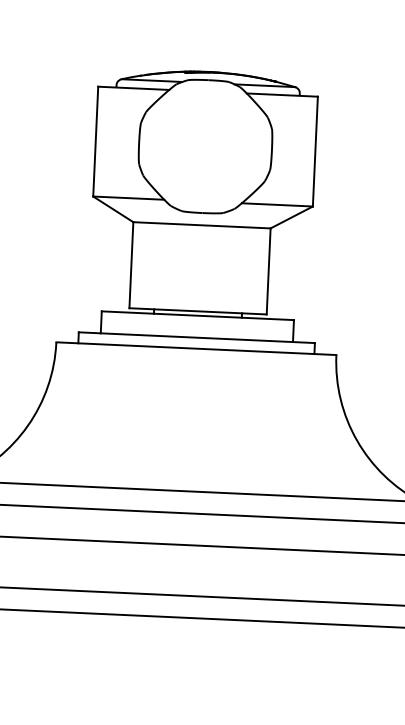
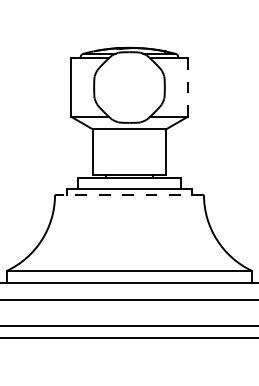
line: (314, 153) -> (187, 88), solid -> dashed
line: (196, 349) -> (129, 195), solid -> dashed

